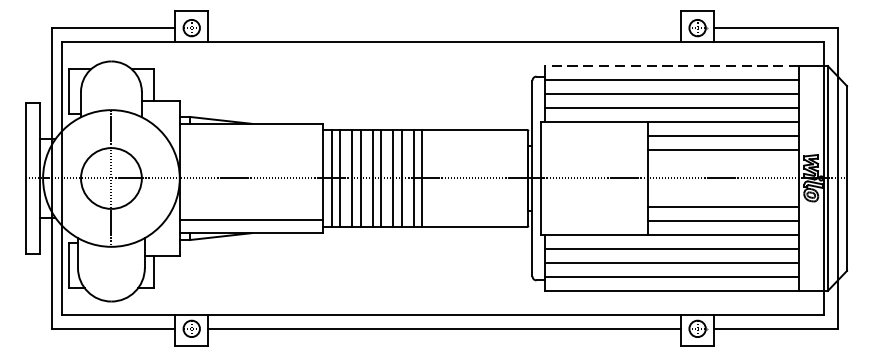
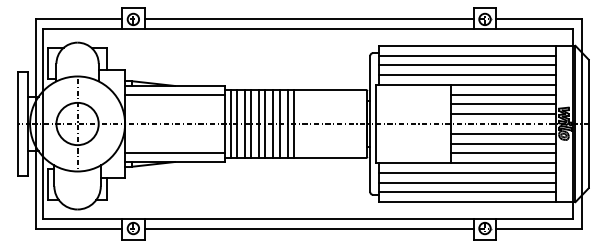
line: (443, 28) -> (308, 19), added
line: (671, 65) -> (466, 45), dashed -> solid
line: (250, 137) -> (174, 95), added
line: (722, 164) -> (502, 114), added
line: (722, 192) -> (502, 133), added

